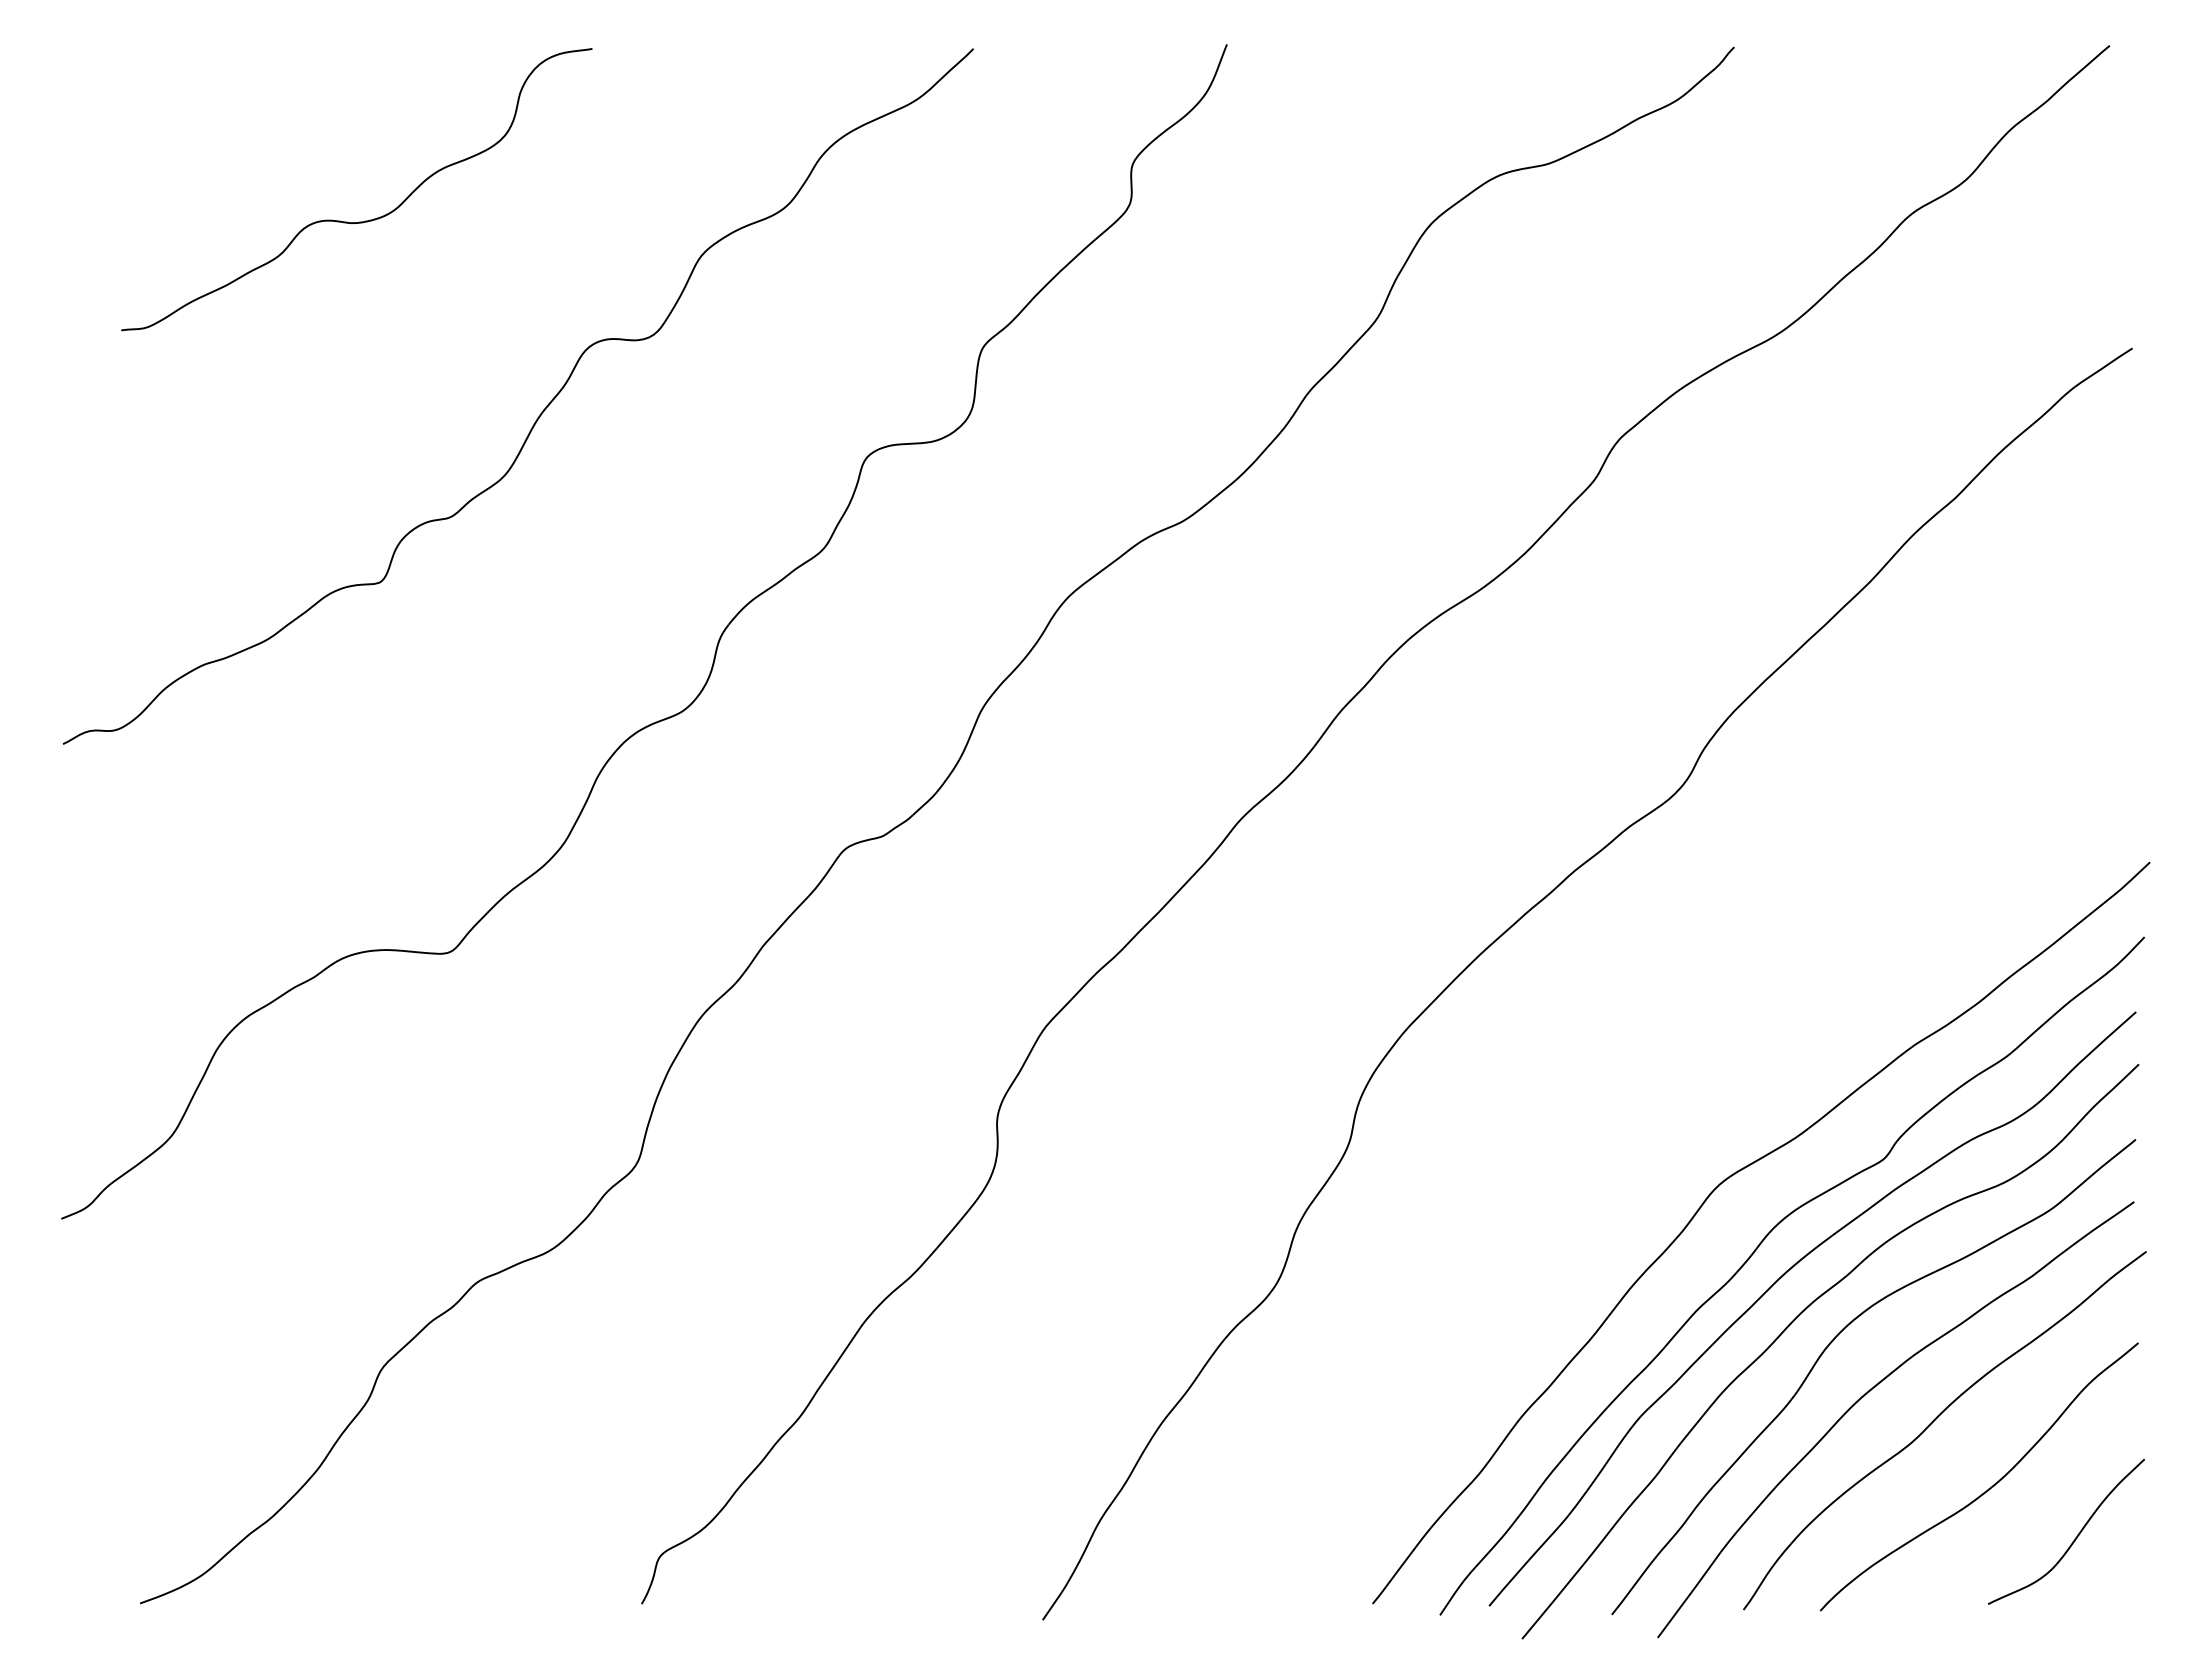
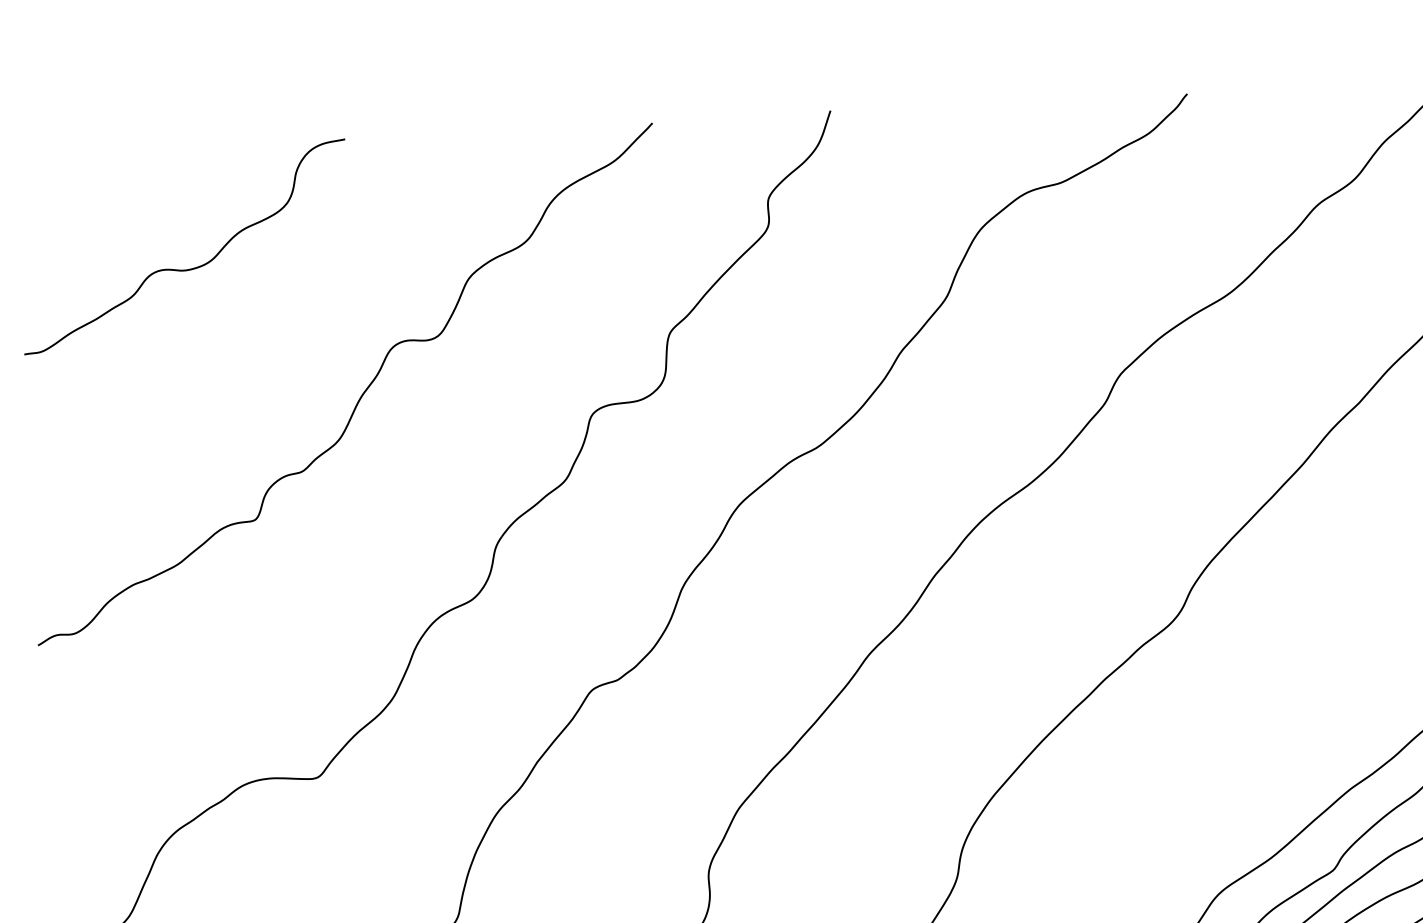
curve: (359, 221) -> (187, 269), moved

